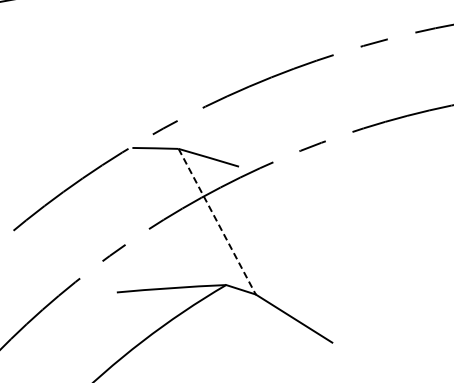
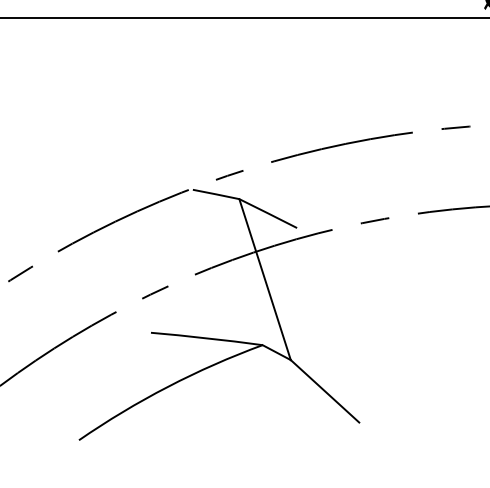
line: (217, 222) -> (265, 280), dashed -> solid

